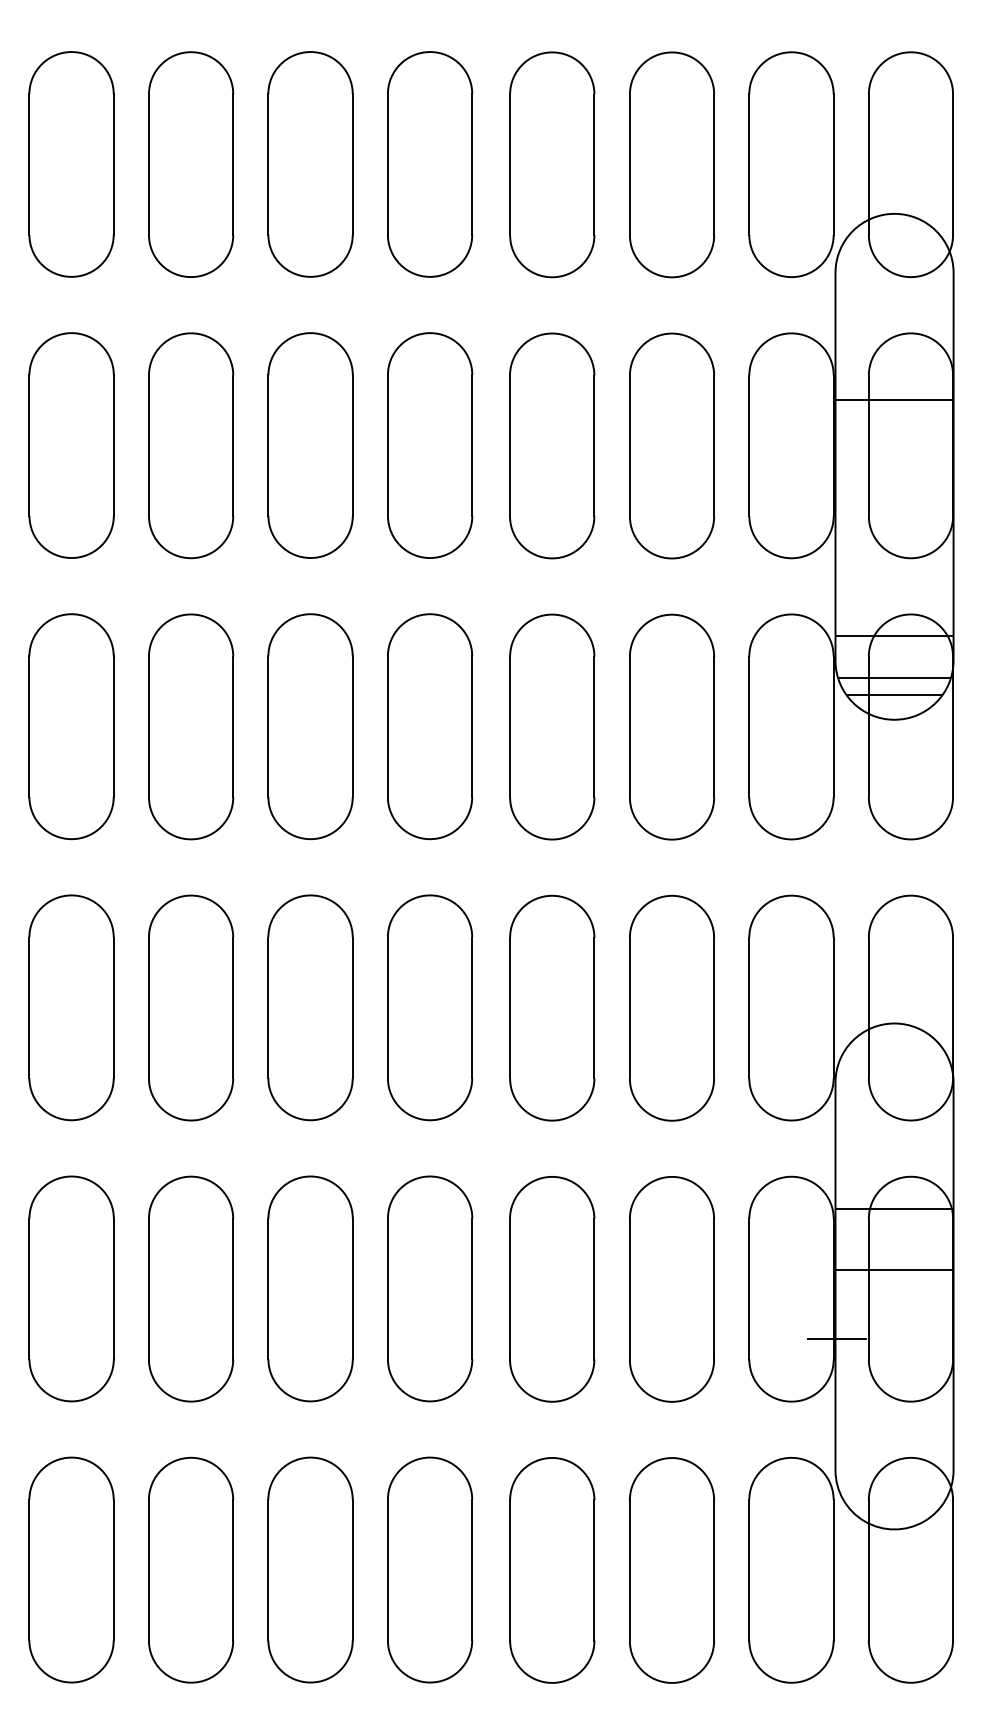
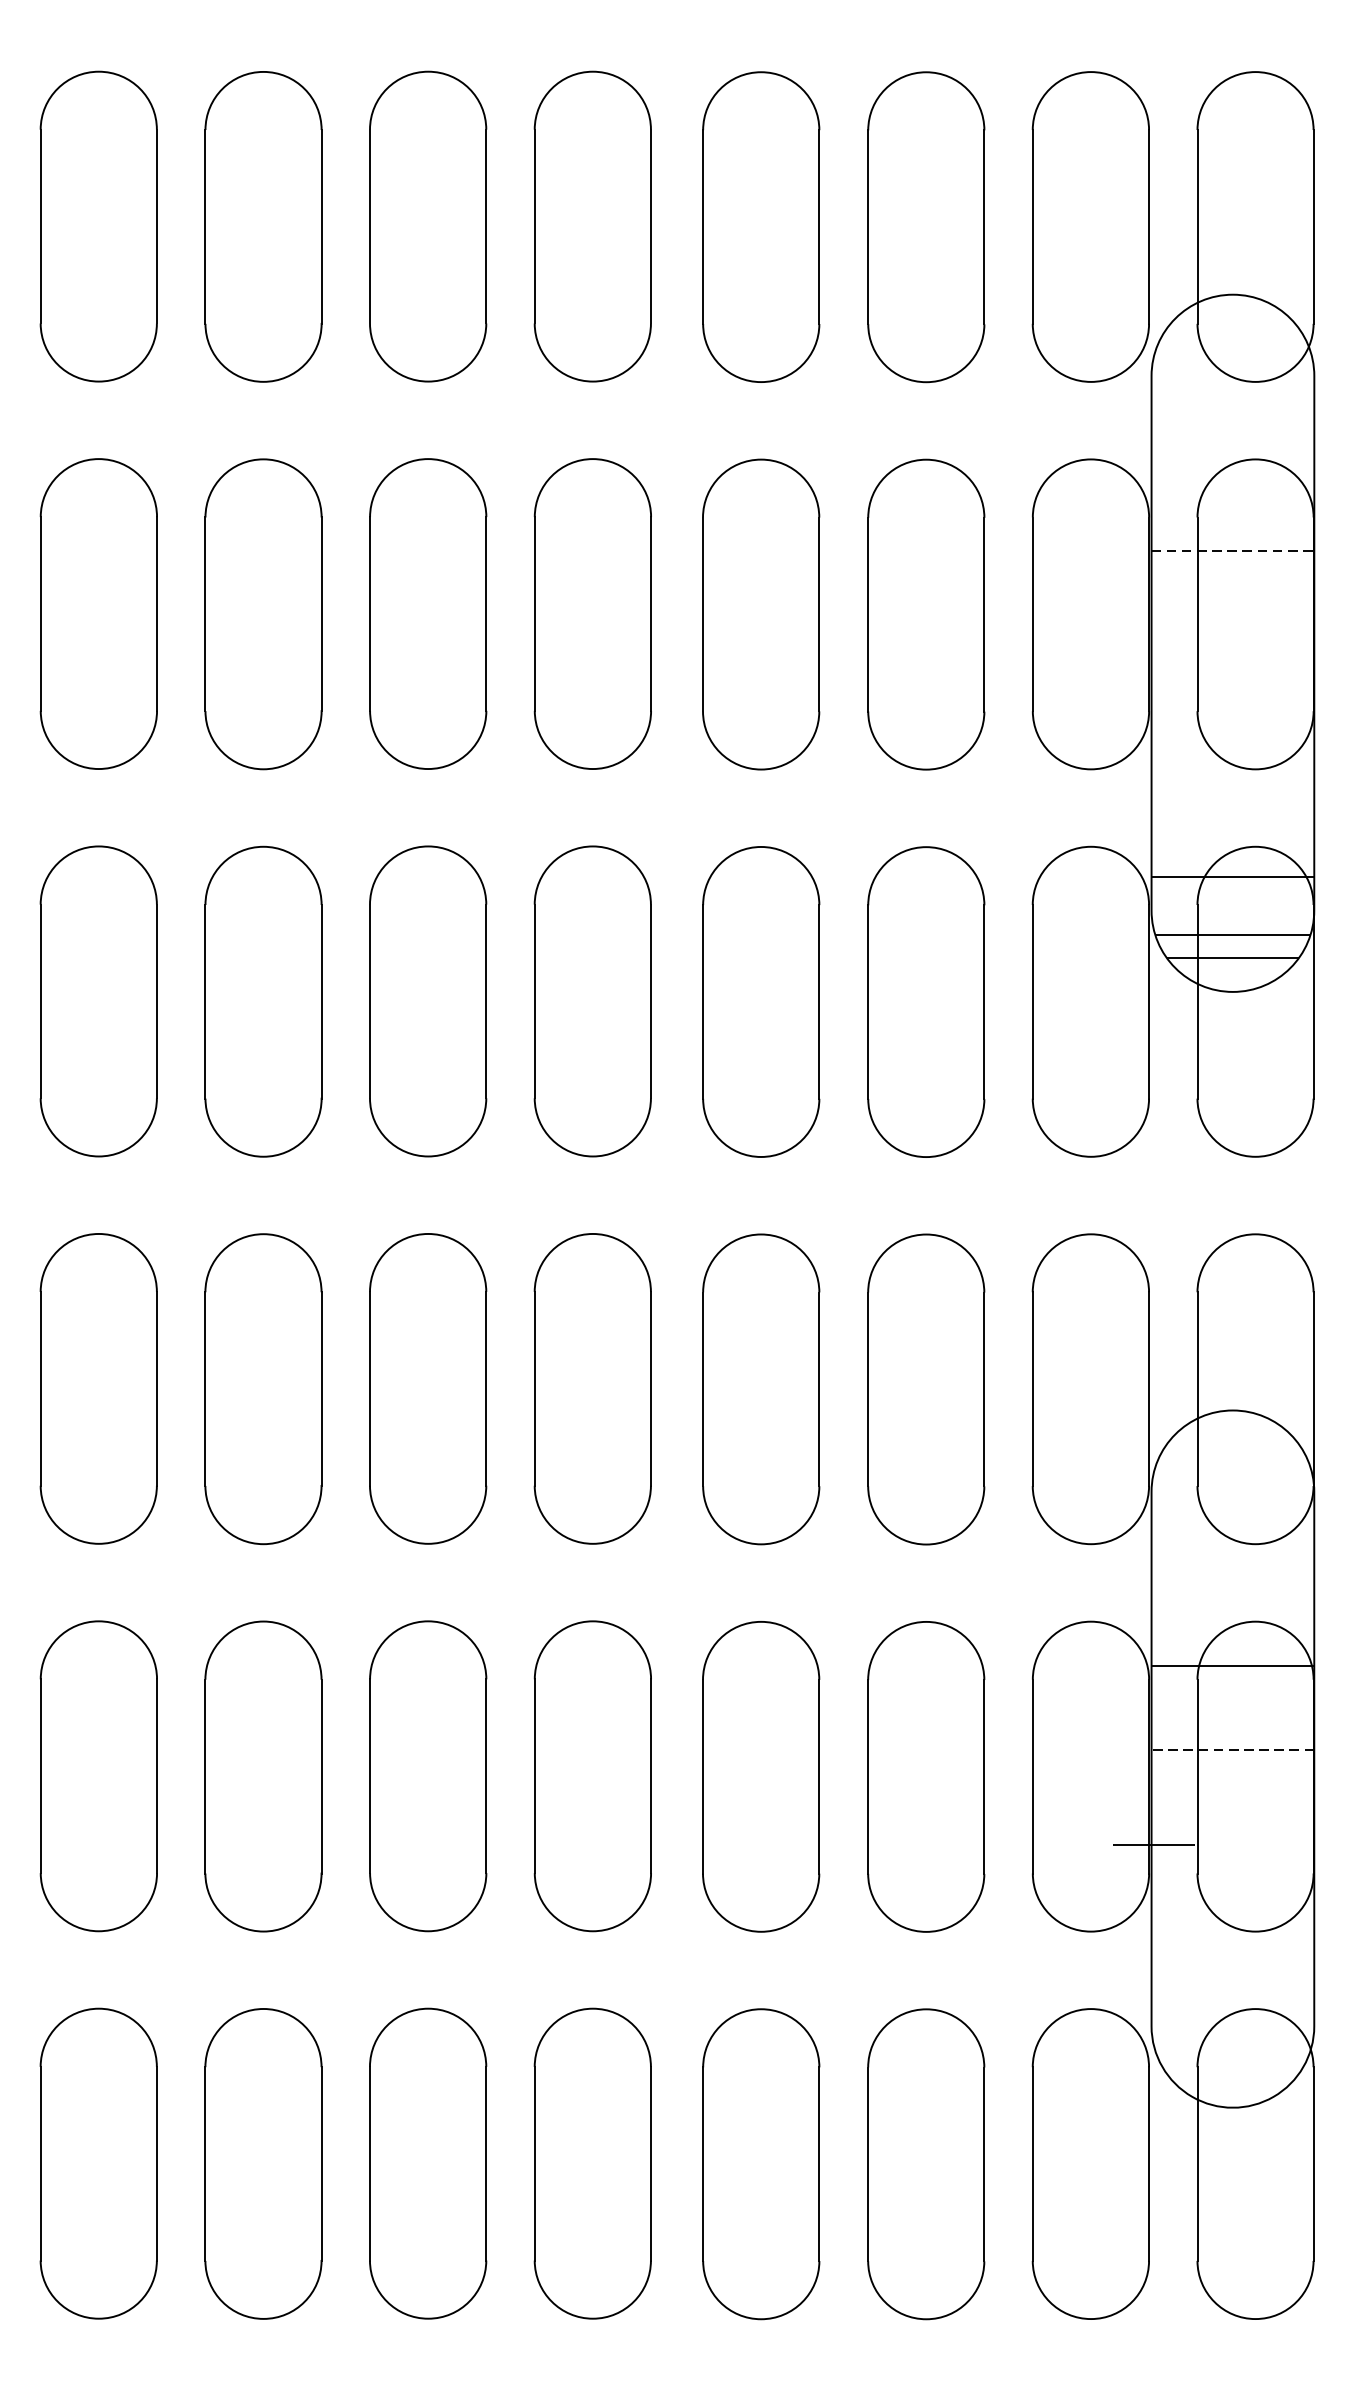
line: (895, 399) -> (1234, 550), solid -> dashed
line: (894, 1270) -> (1232, 1750), solid -> dashed

